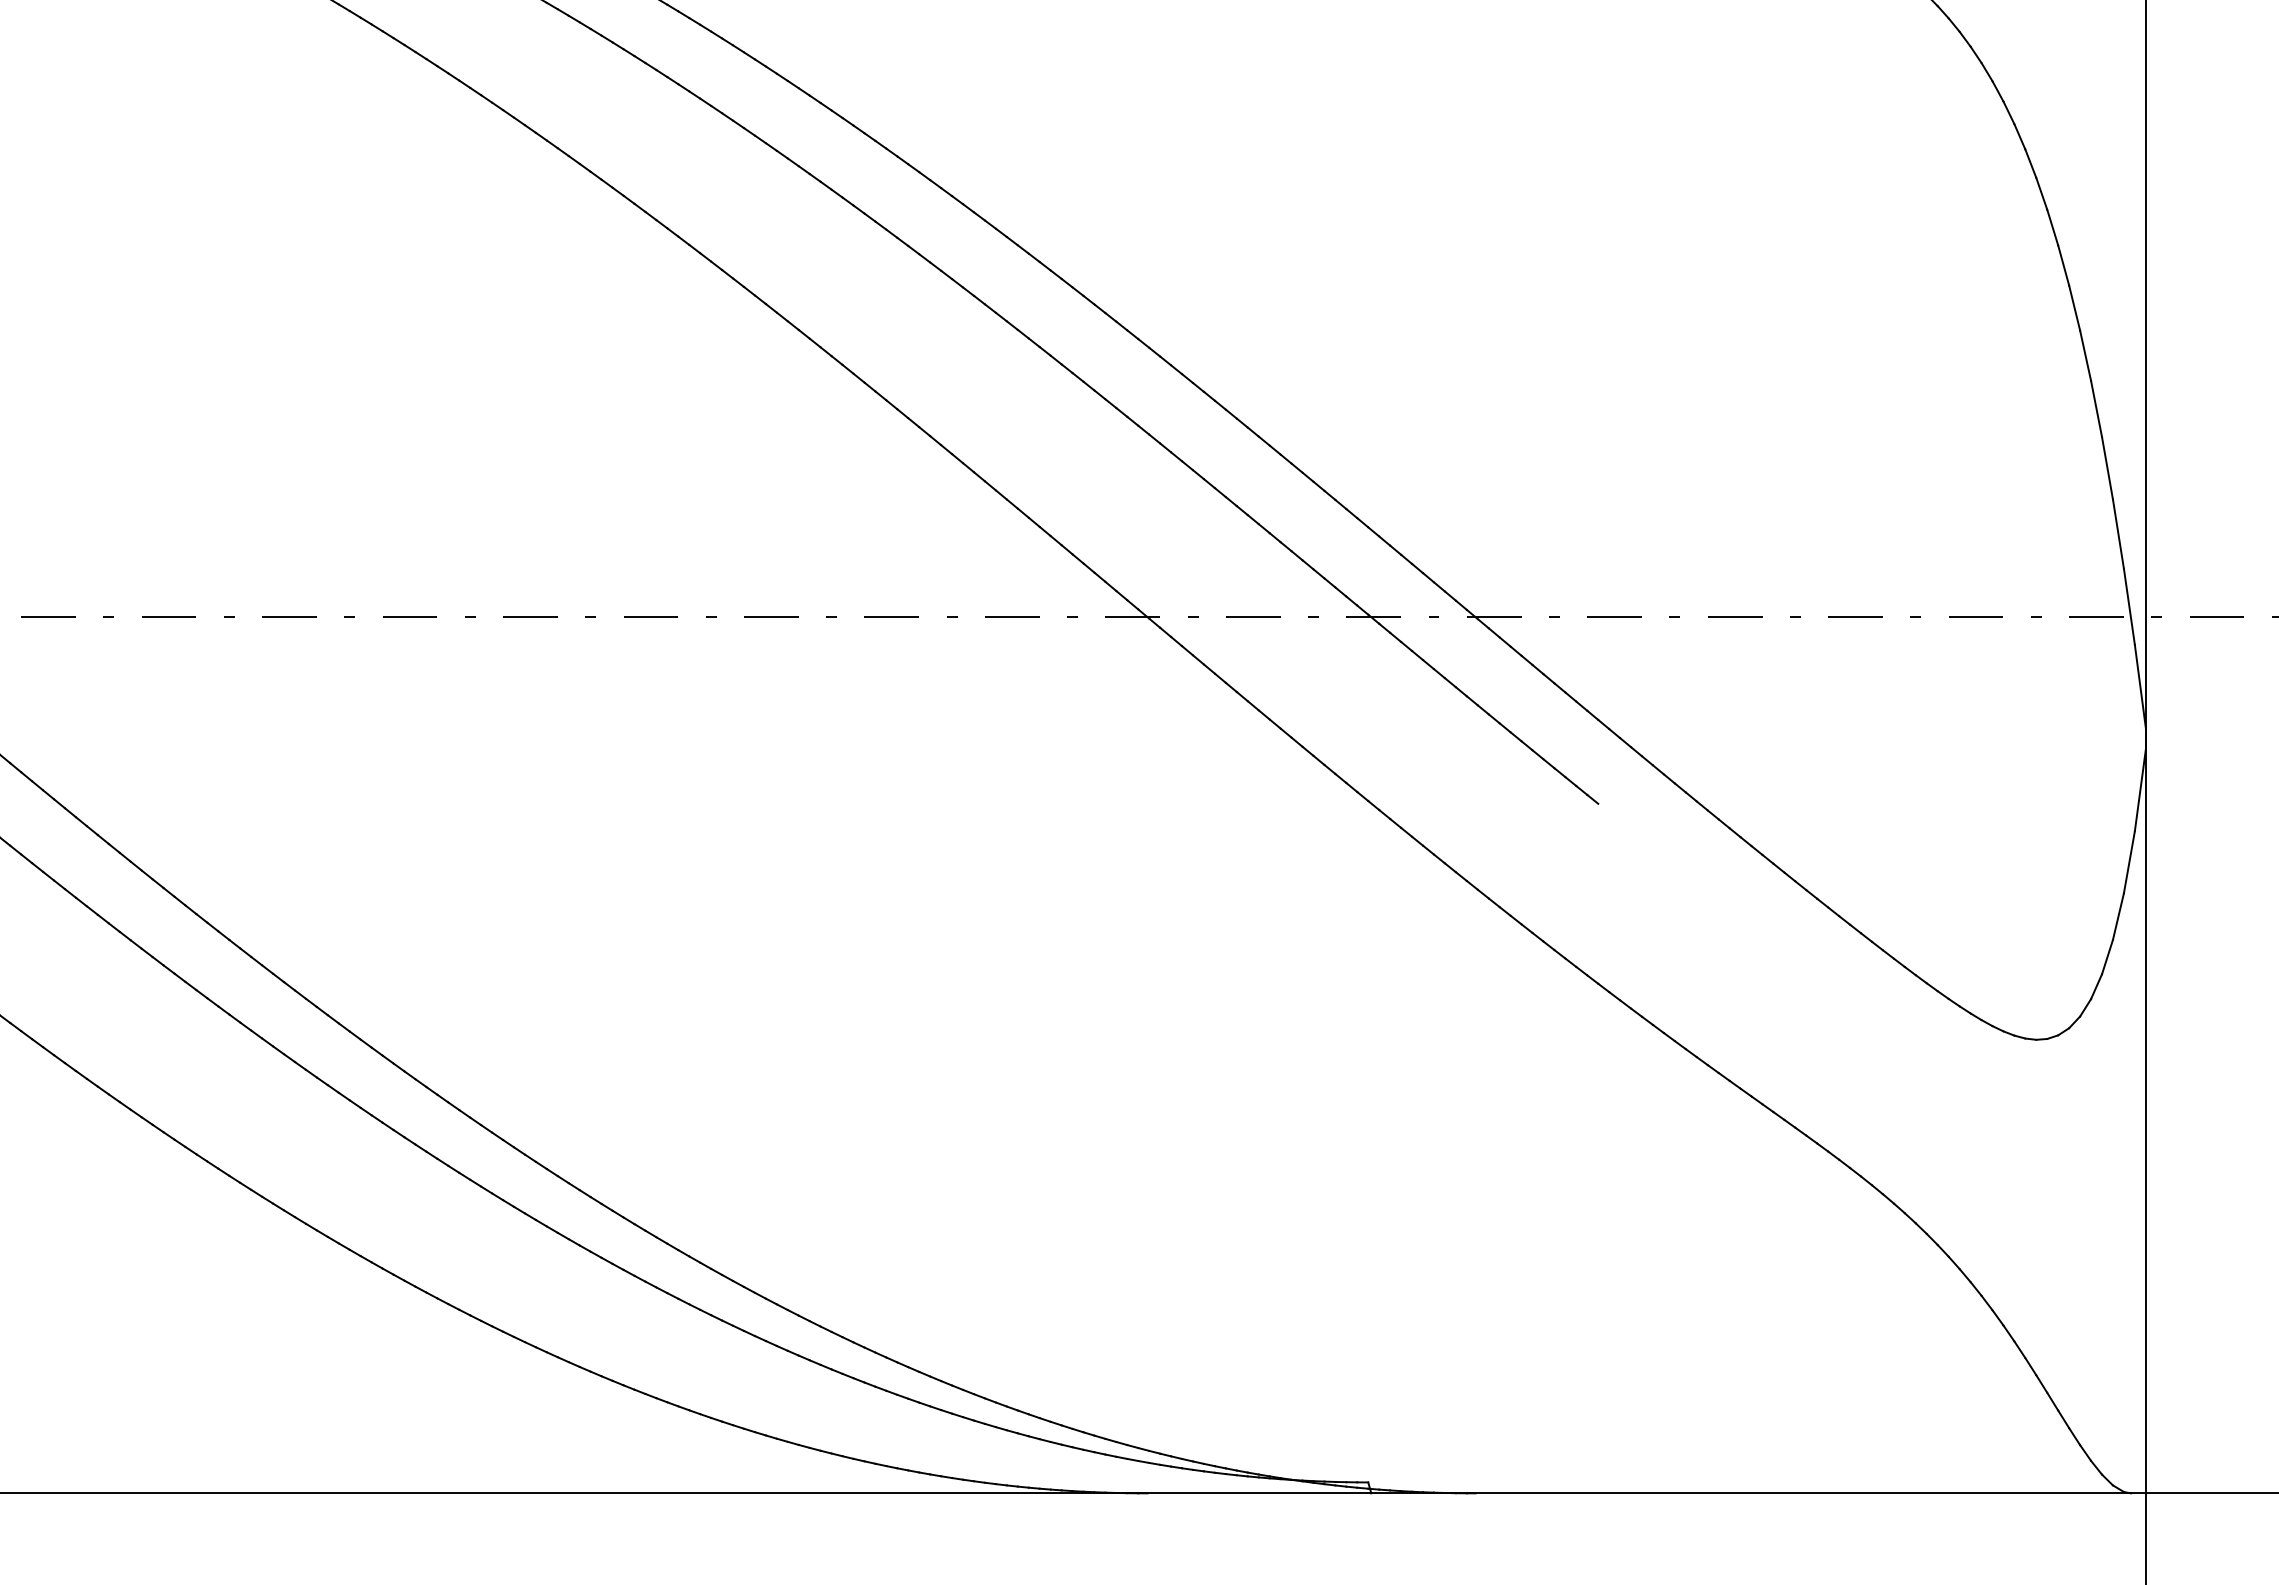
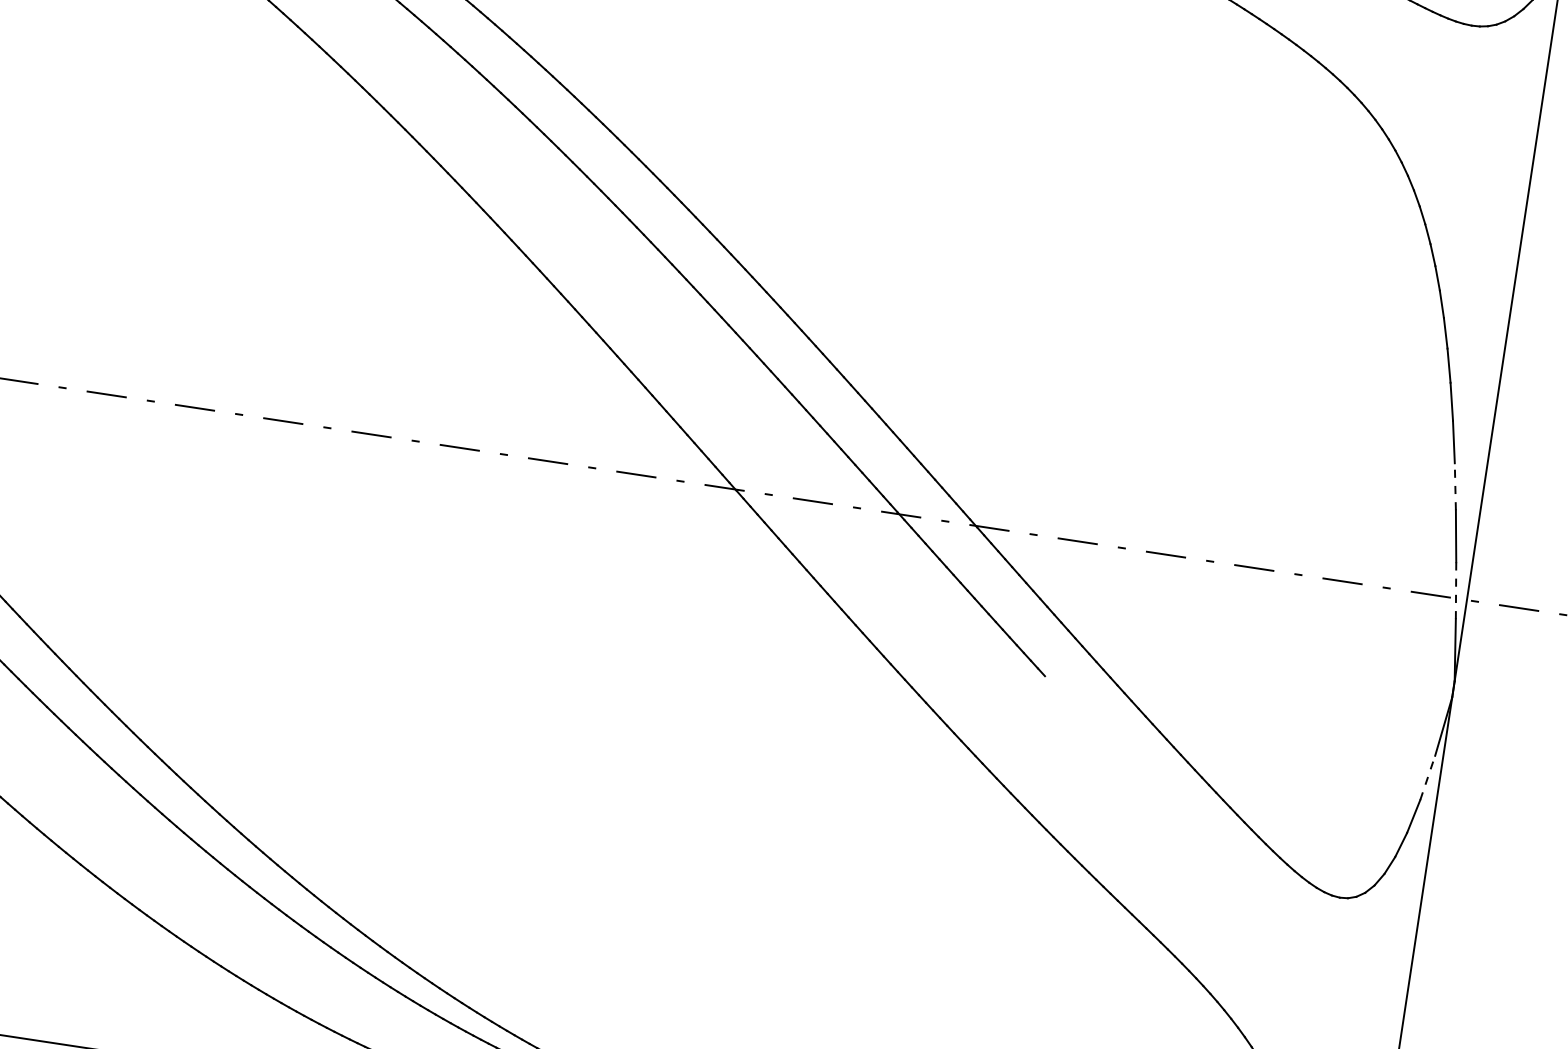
line: (2107, 468) -> (1455, 486), solid -> dashed
line: (2129, 606) -> (1456, 590), solid -> dashed
line: (2129, 862) -> (1427, 778), solid -> dashed

